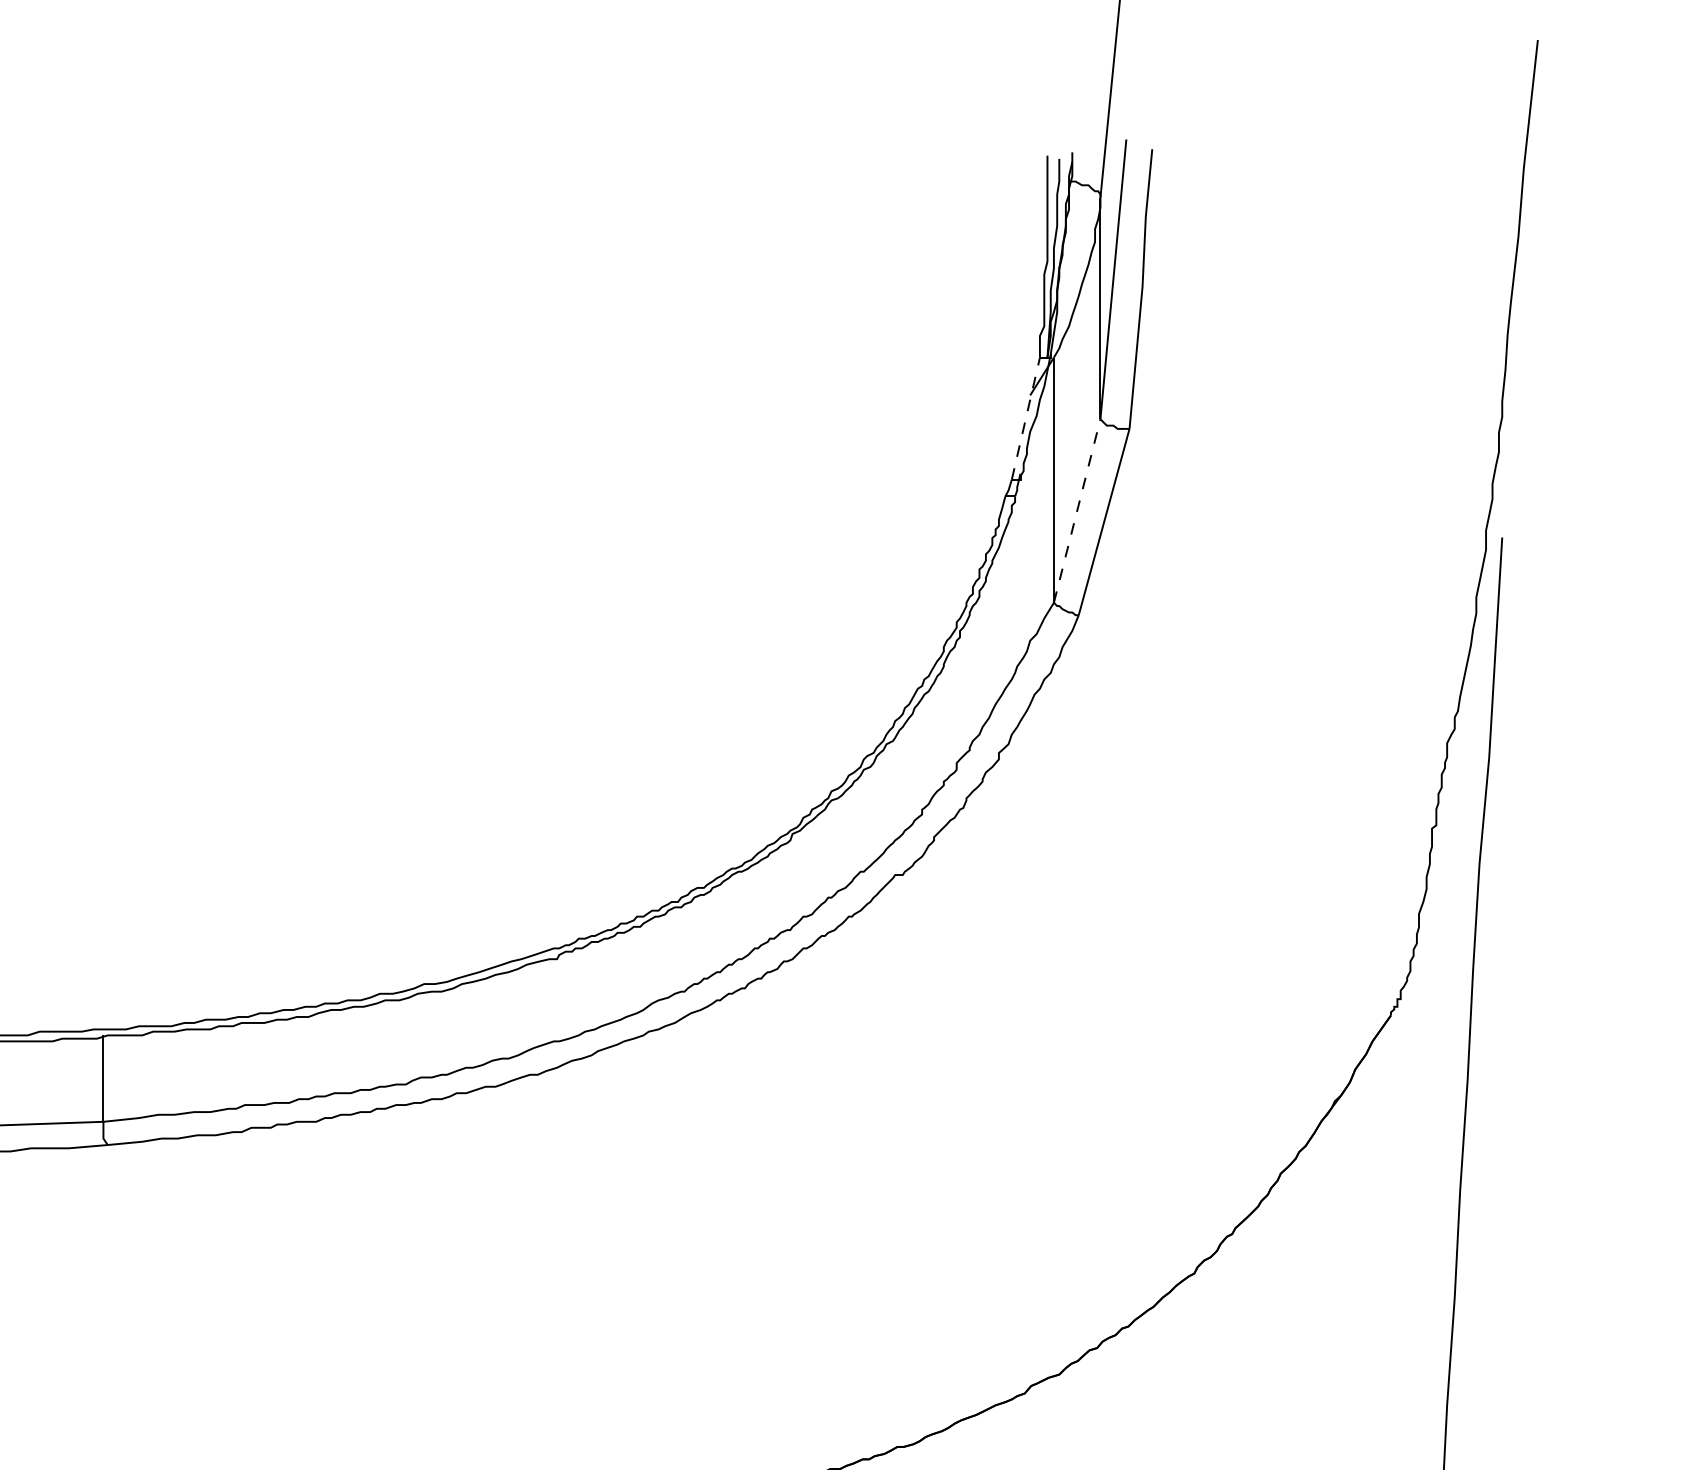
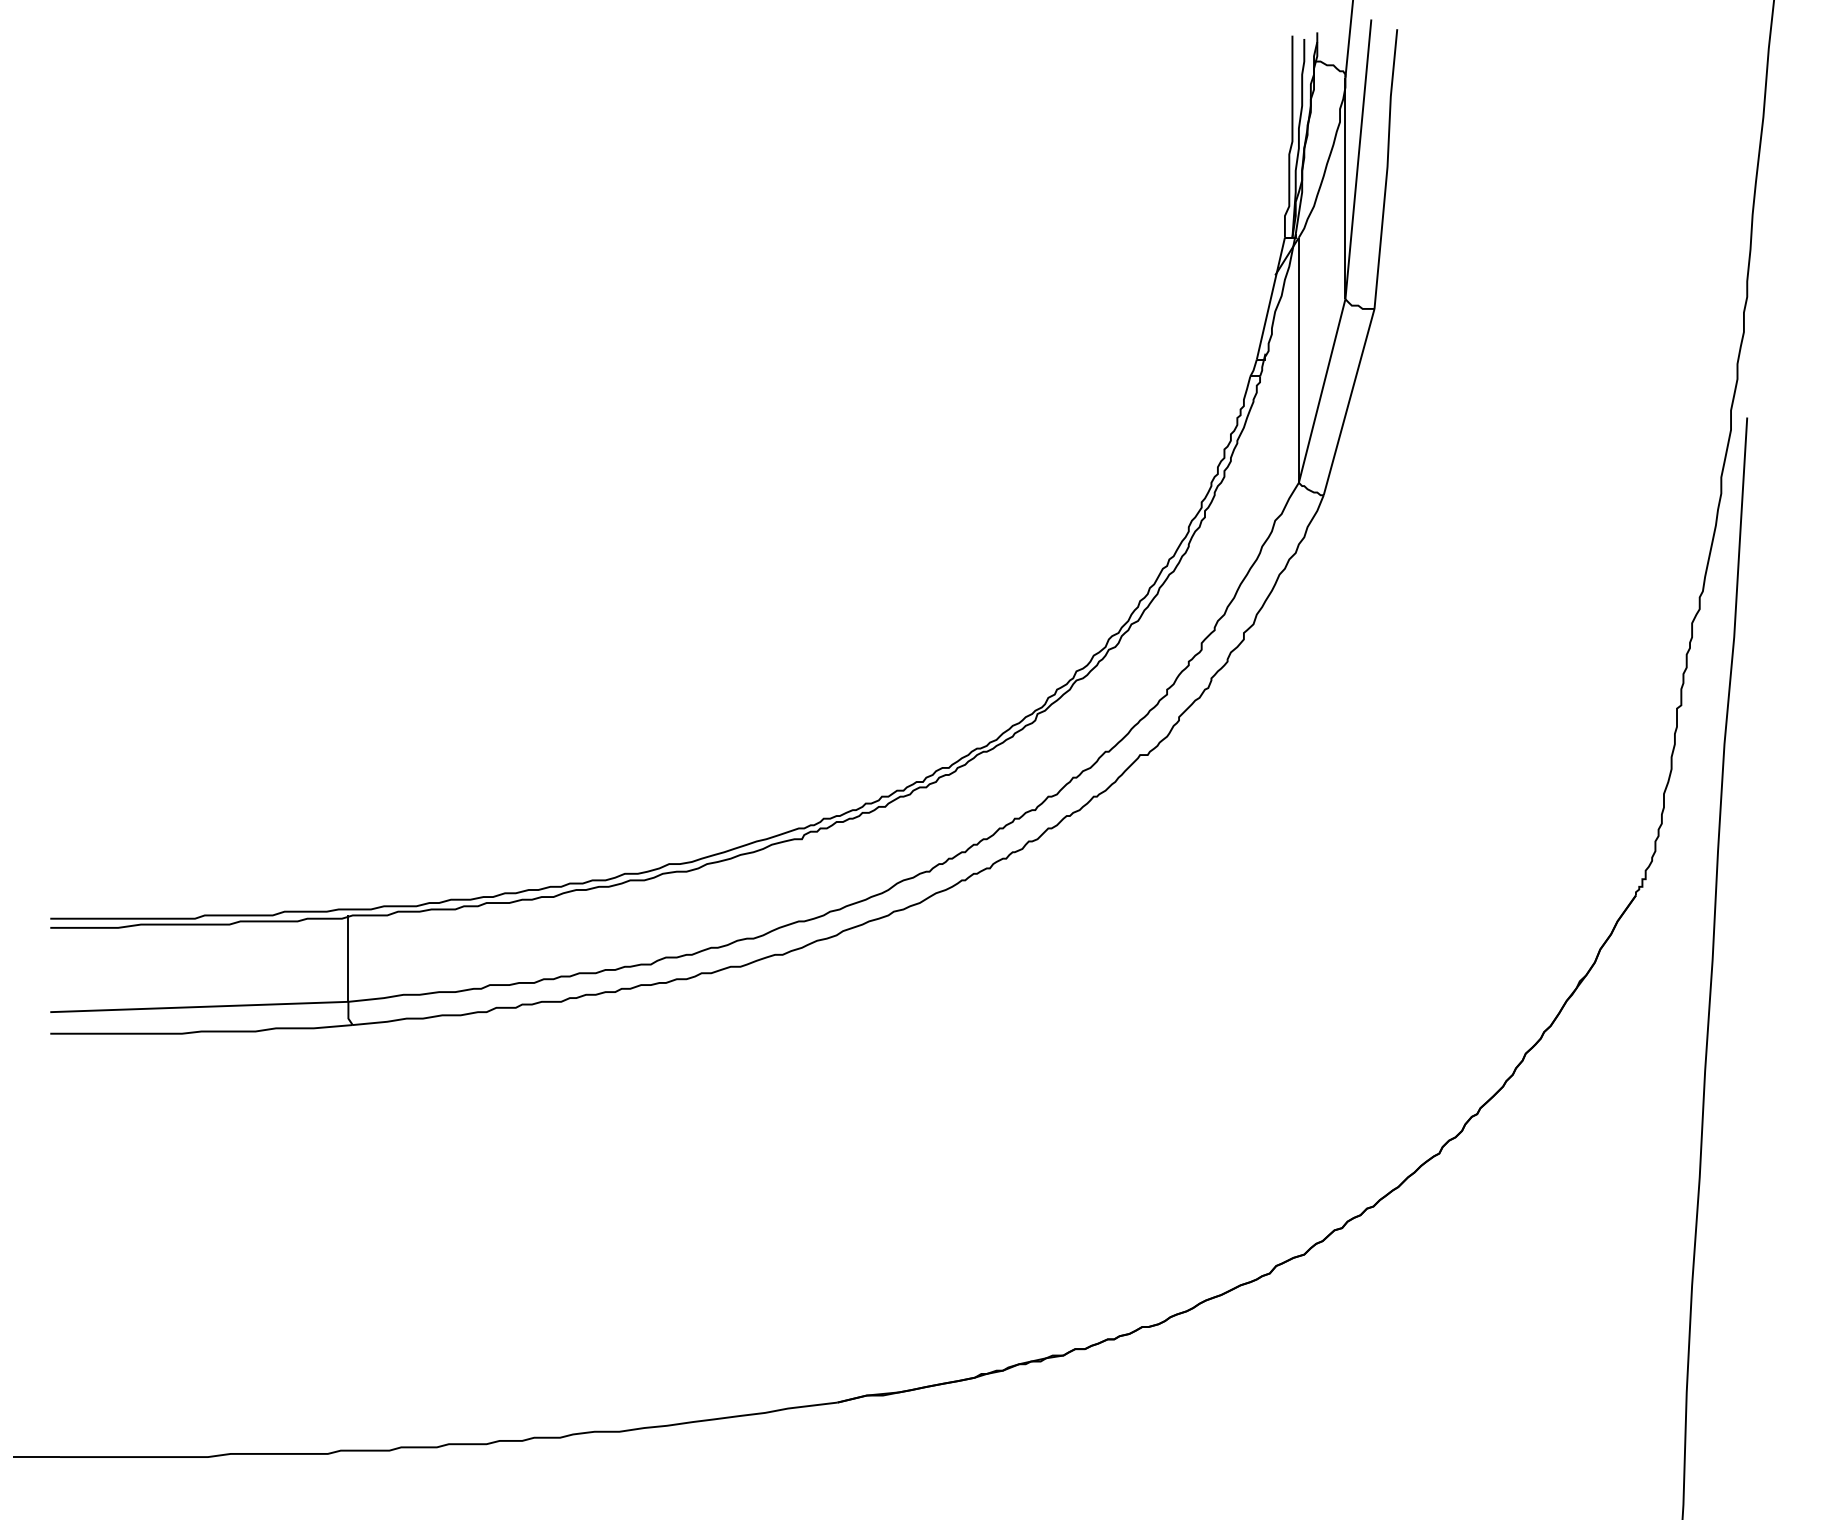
line: (1025, 418) -> (1270, 298), dashed -> solid
line: (1077, 511) -> (1322, 391), dashed -> solid

